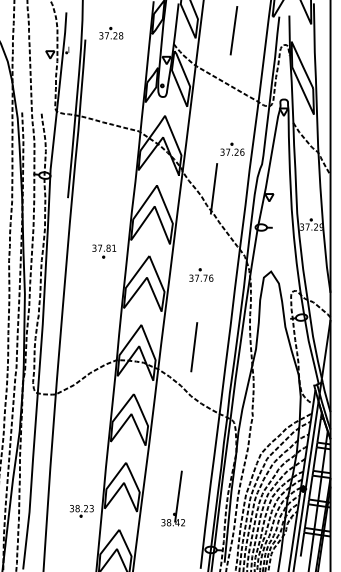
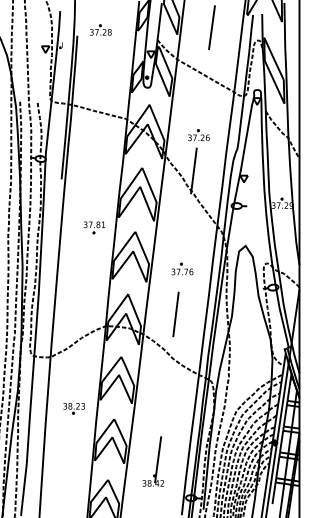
part: (232, 148) -> (198, 134), moved
part: (201, 274) -> (182, 268), moved
part: (172, 498) -> (152, 461), moved
part: (81, 511) -> (73, 408), moved

